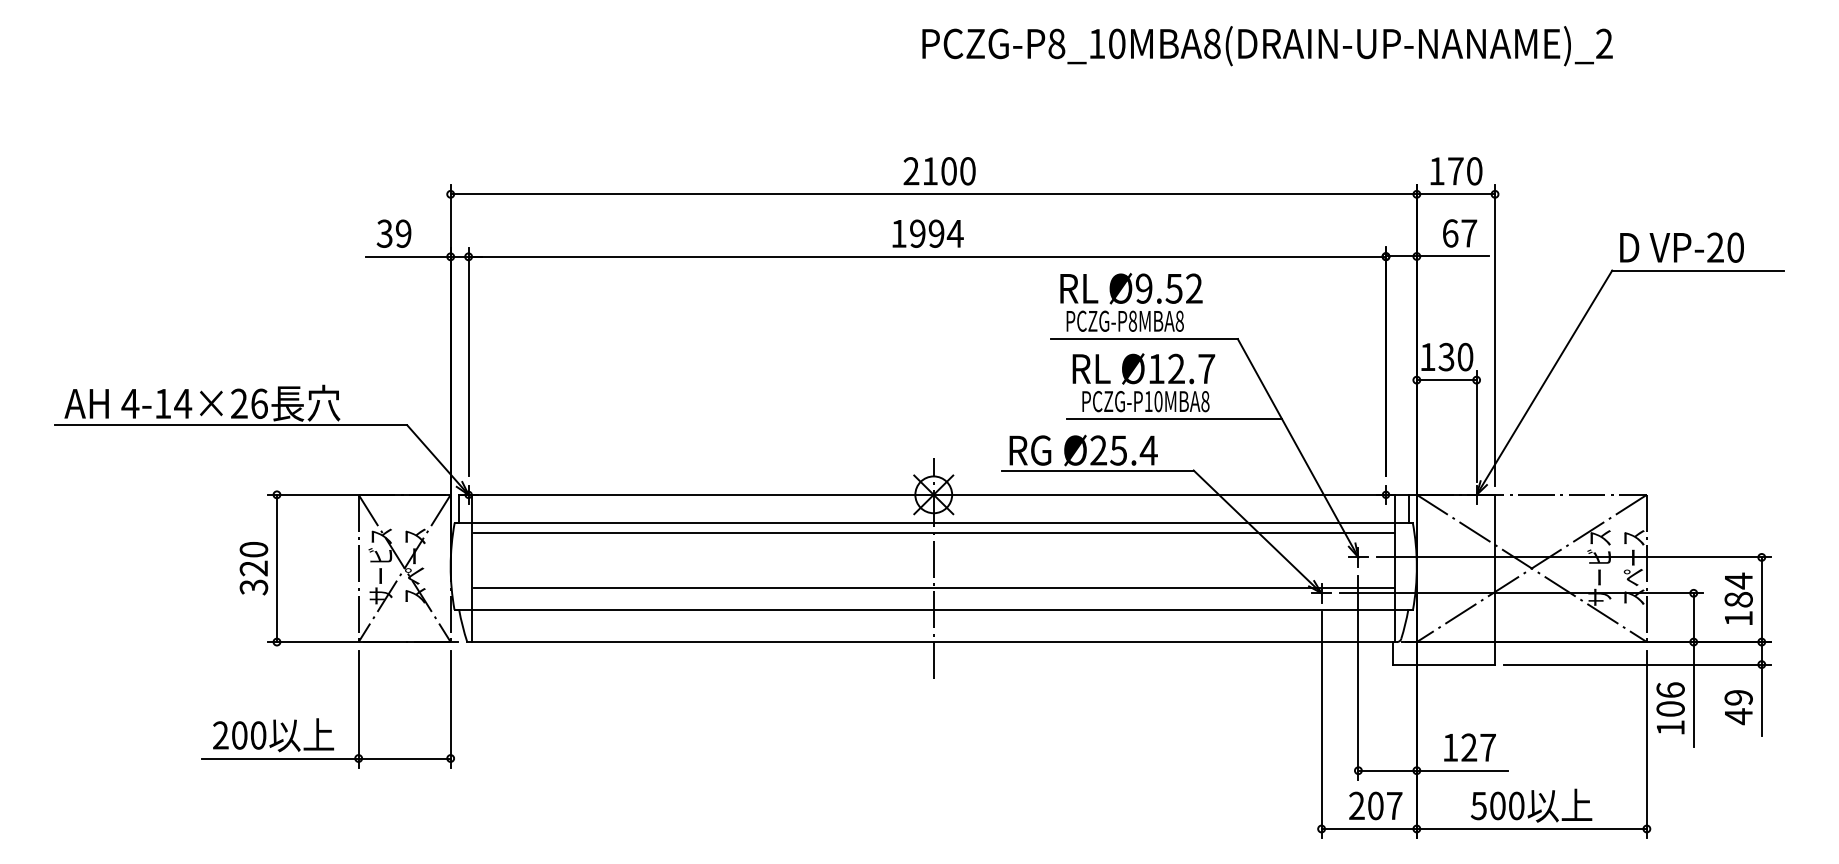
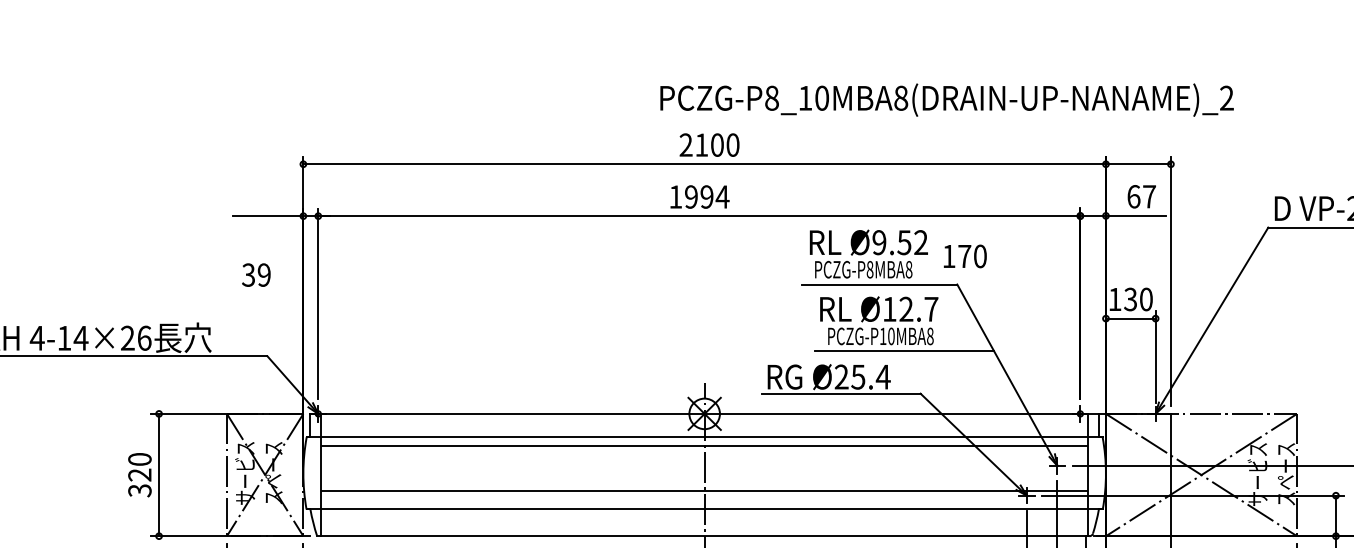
text: (1267, 46) -> (947, 100), moved
text: (1456, 171) -> (965, 256), moved
text: (393, 233) -> (255, 274), moved

